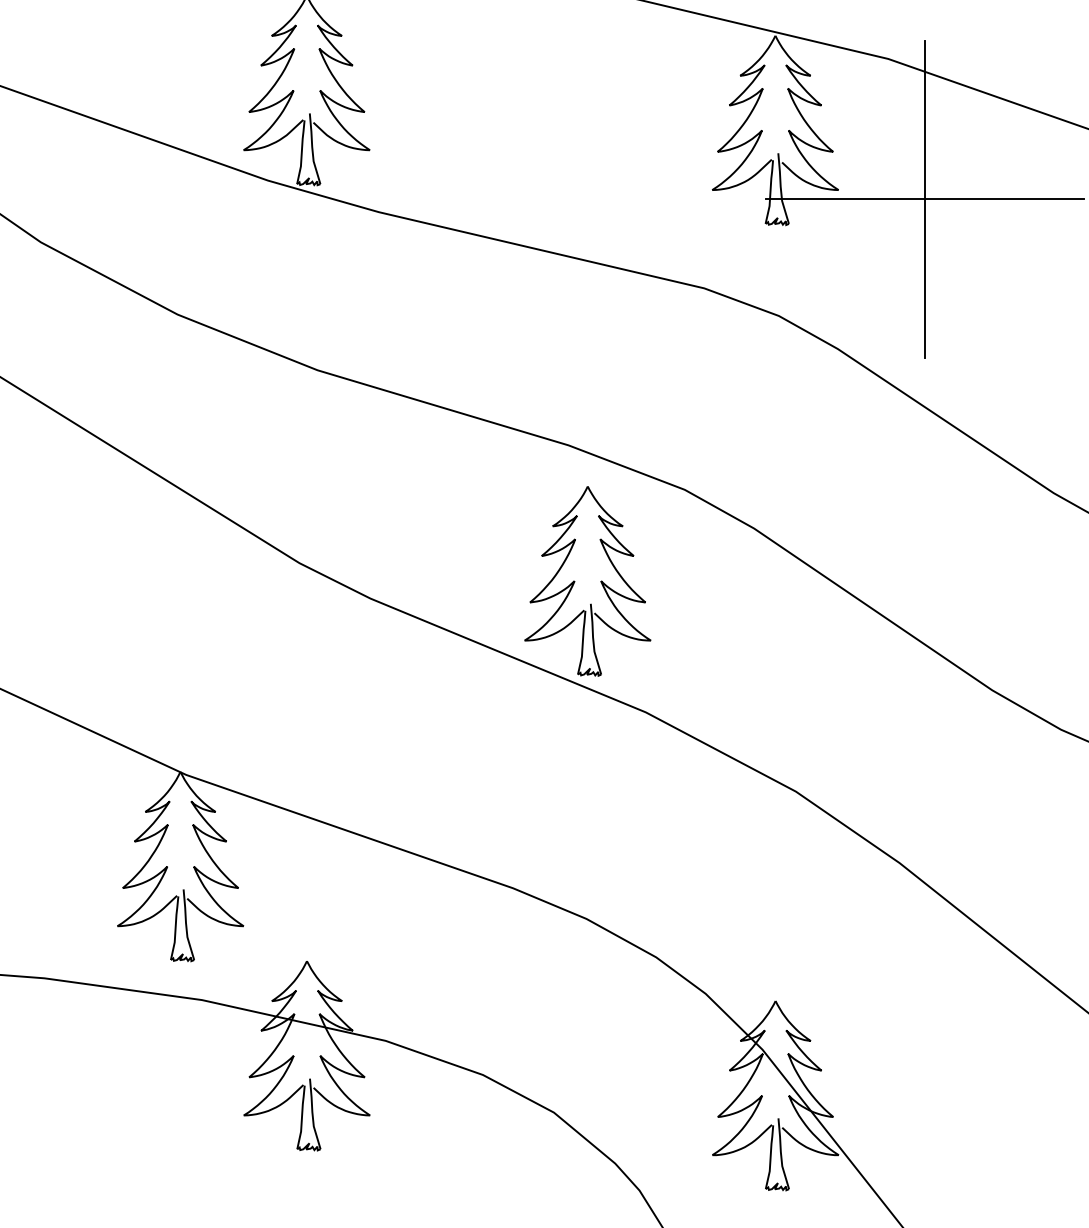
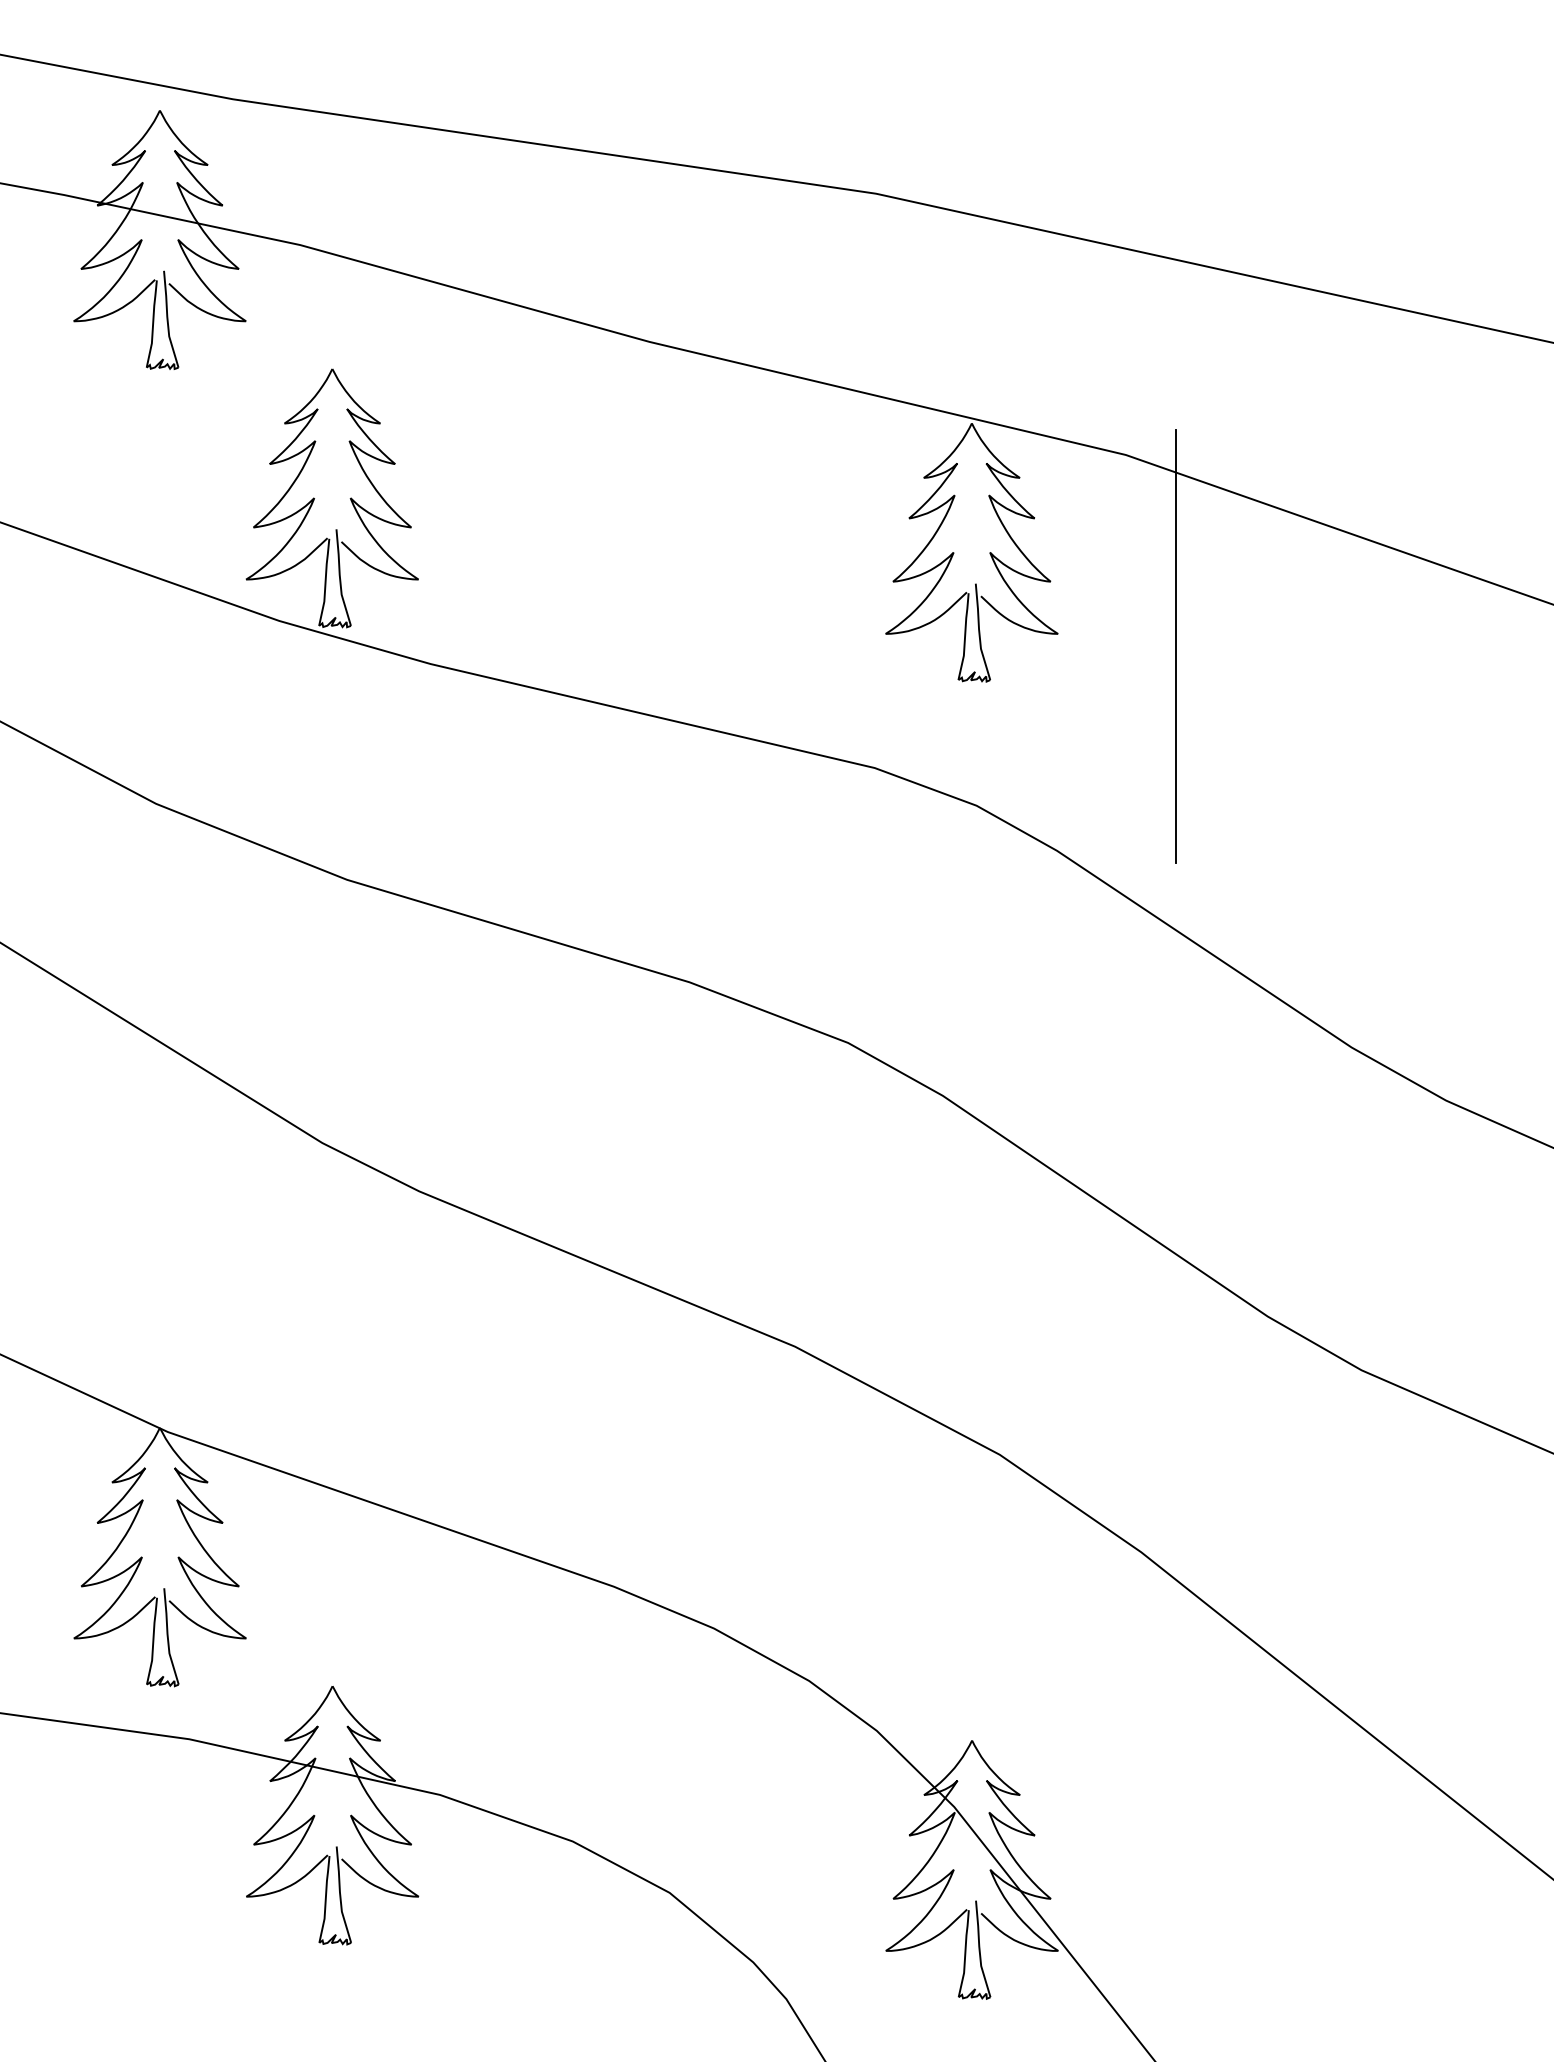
line: (924, 199) -> (1175, 646), removed
part: (575, 581) -> (698, 1167), removed

